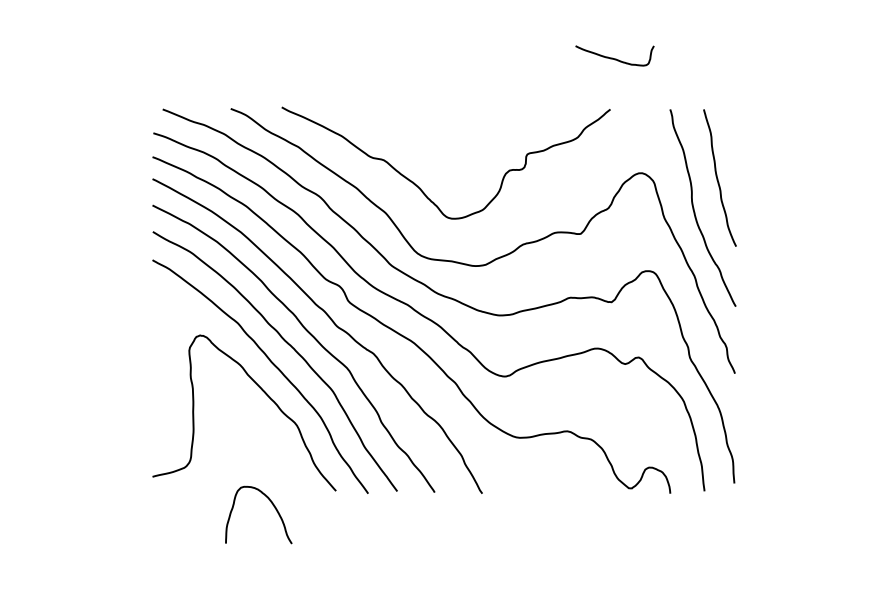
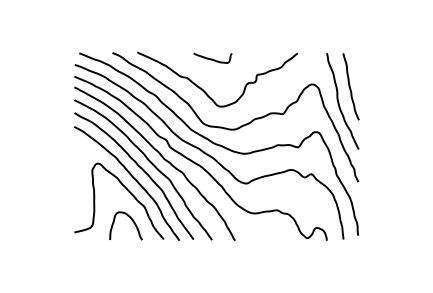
curve: (614, 56) -> (212, 58), moved
curve: (269, 503) -> (131, 220), moved

